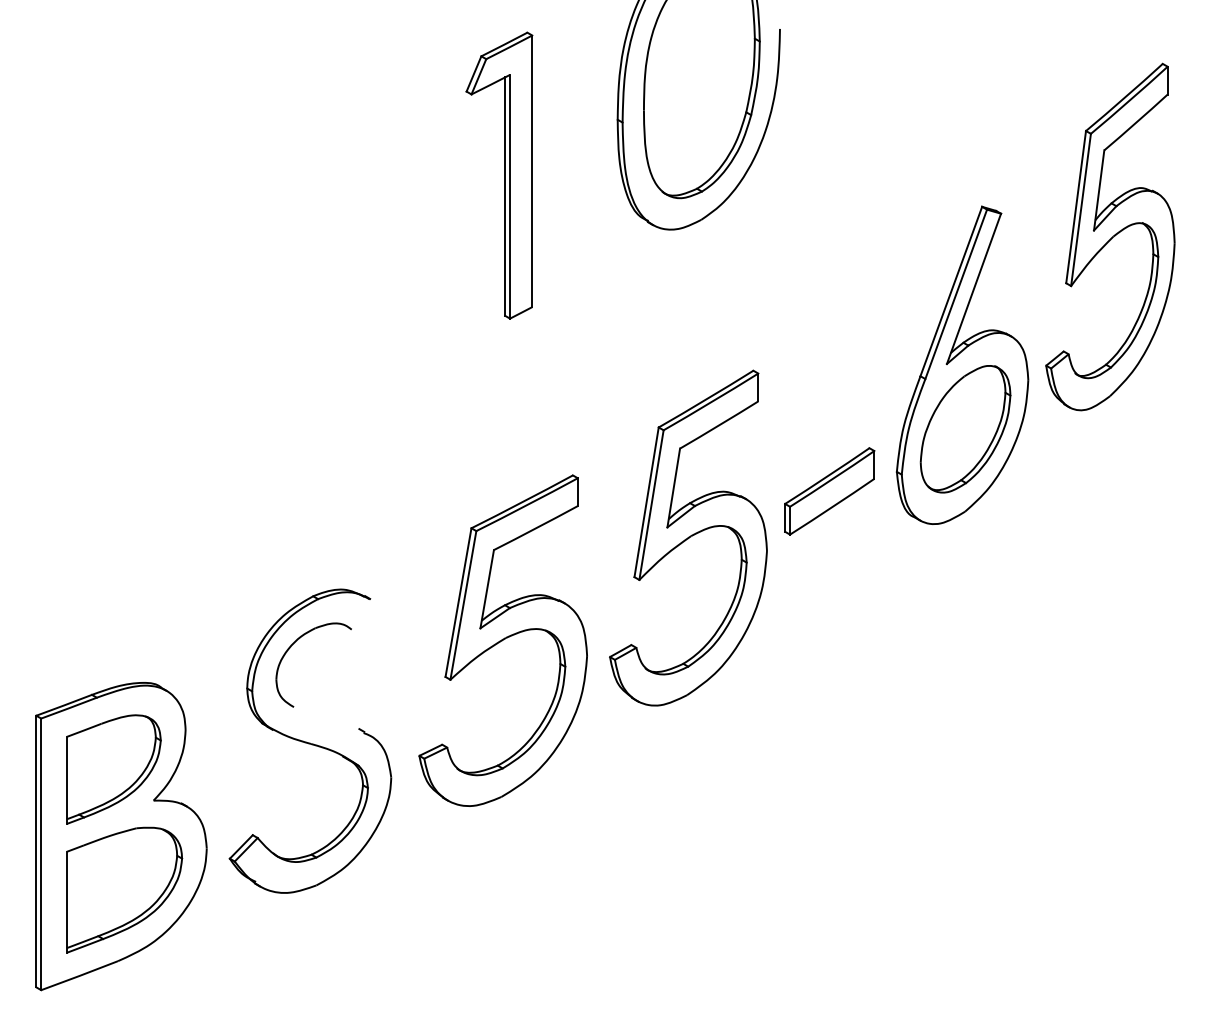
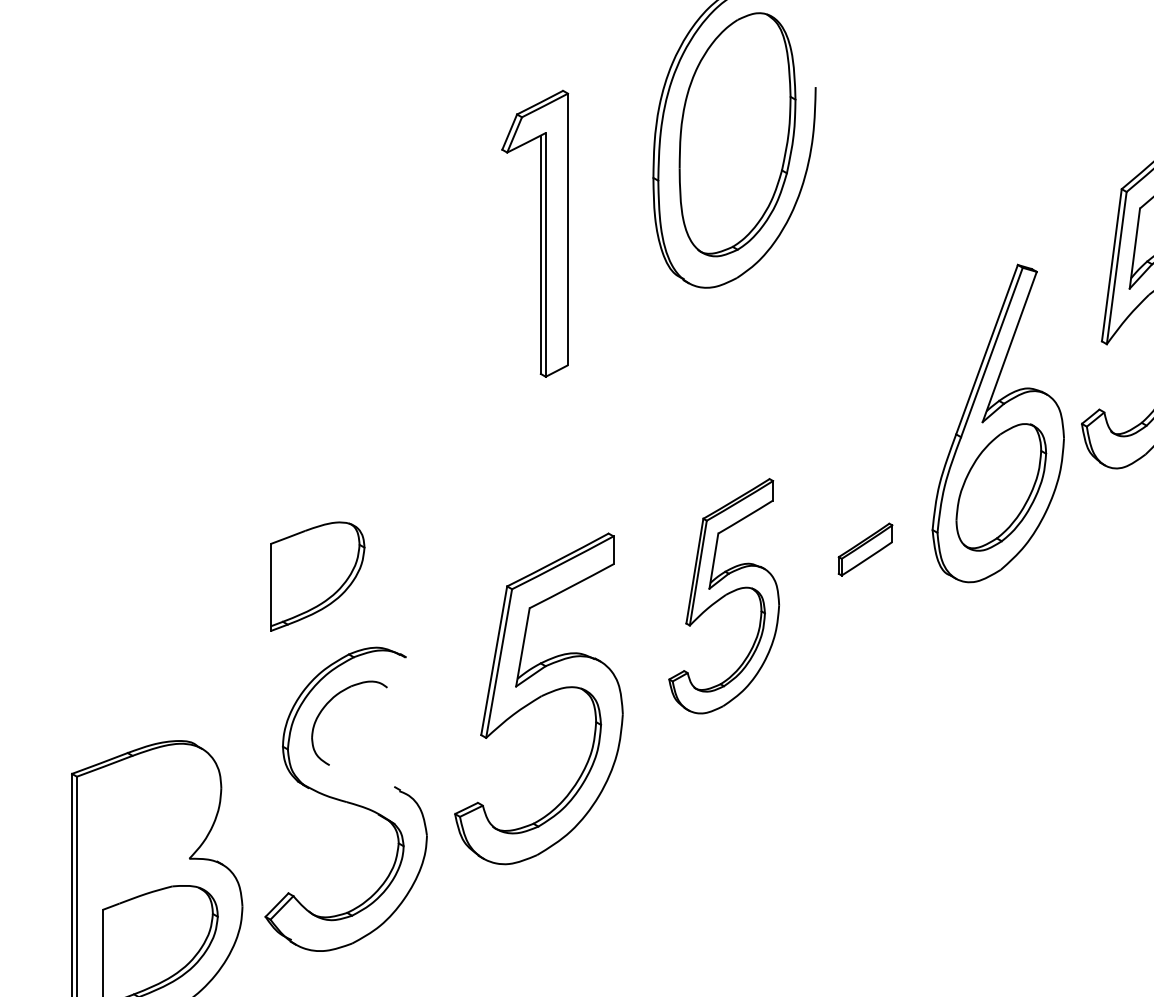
part: (829, 491) -> (865, 549), size x0.6
part: (688, 537) -> (724, 595), size x0.7
part: (113, 769) -> (317, 576), moved

